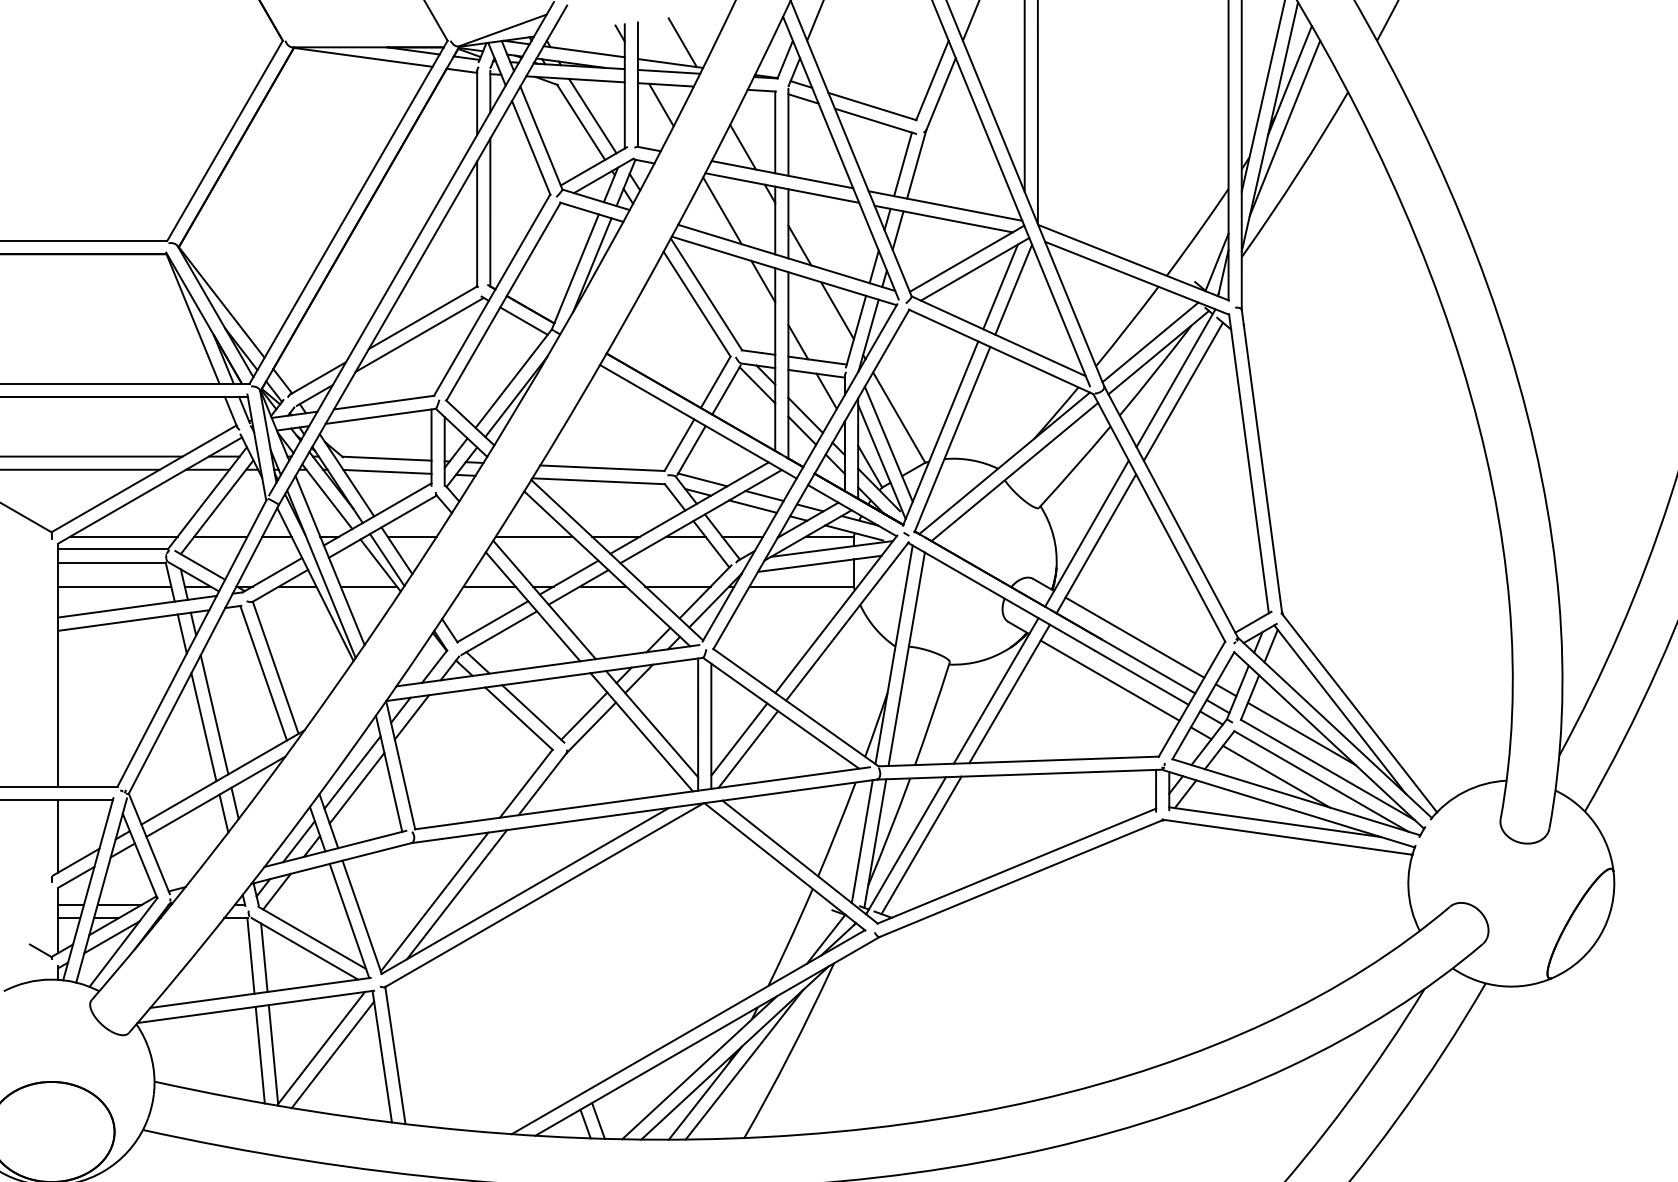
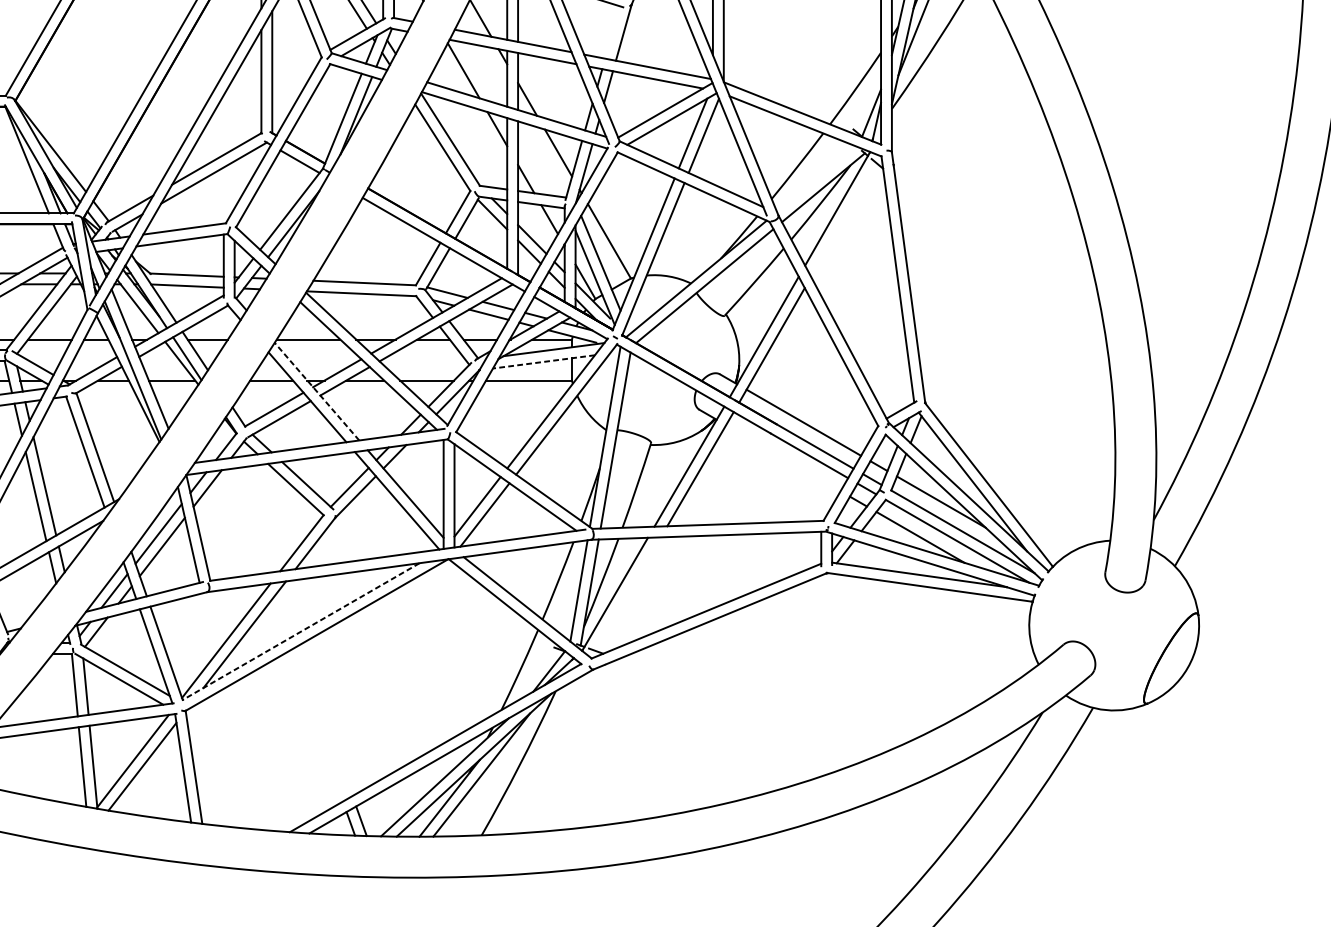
line: (902, 164) -> (612, 32), removed
line: (1150, 342) -> (816, 179), removed
line: (1182, 391) -> (843, 219), removed
line: (819, 563) -> (543, 361), solid -> dashed
line: (544, 599) -> (316, 391), solid -> dashed
line: (1109, 680) -> (782, 458), removed
line: (921, 845) -> (627, 594), removed
line: (524, 891) -> (300, 632), solid -> dashed

